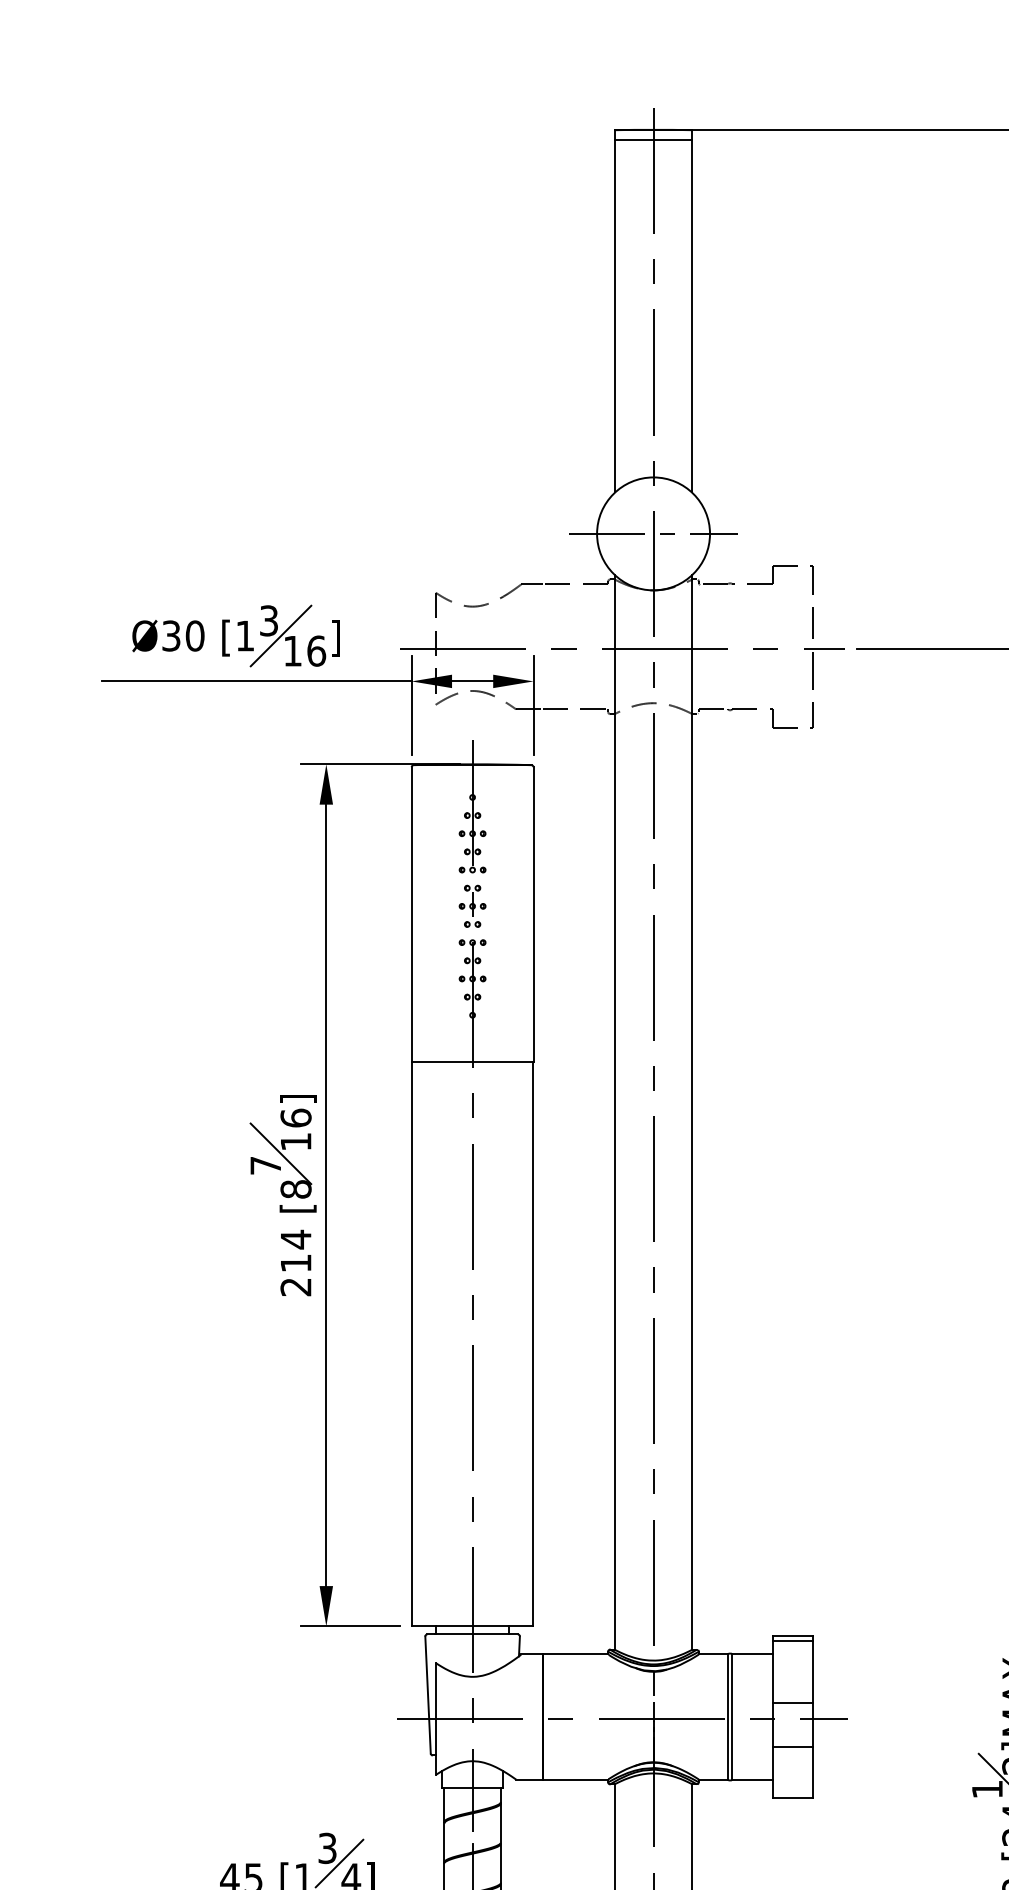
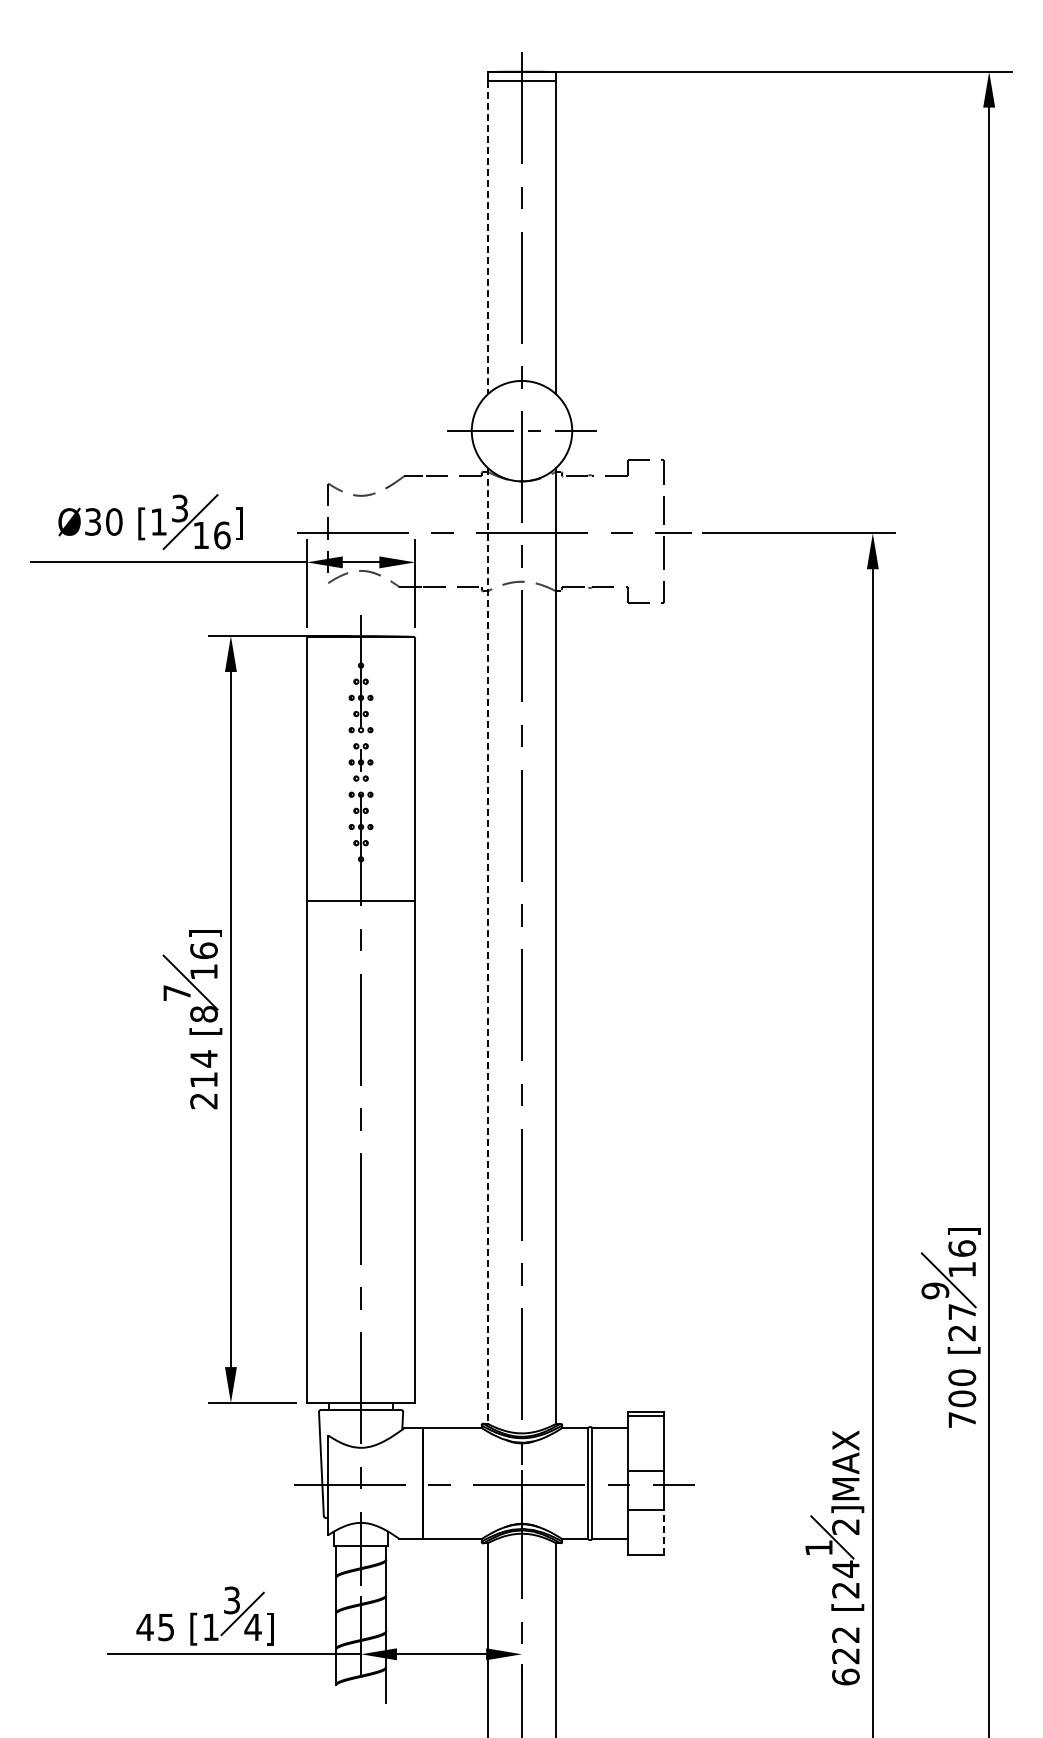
line: (614, 316) -> (487, 237), solid -> dashed
line: (614, 1113) -> (487, 946), solid -> dashed
line: (812, 1772) -> (663, 1532), solid -> dashed

